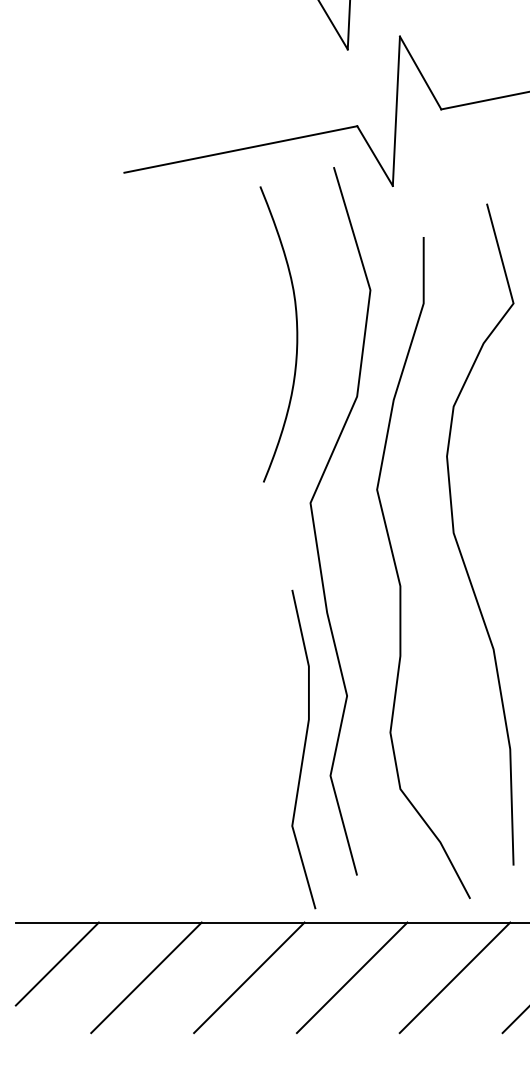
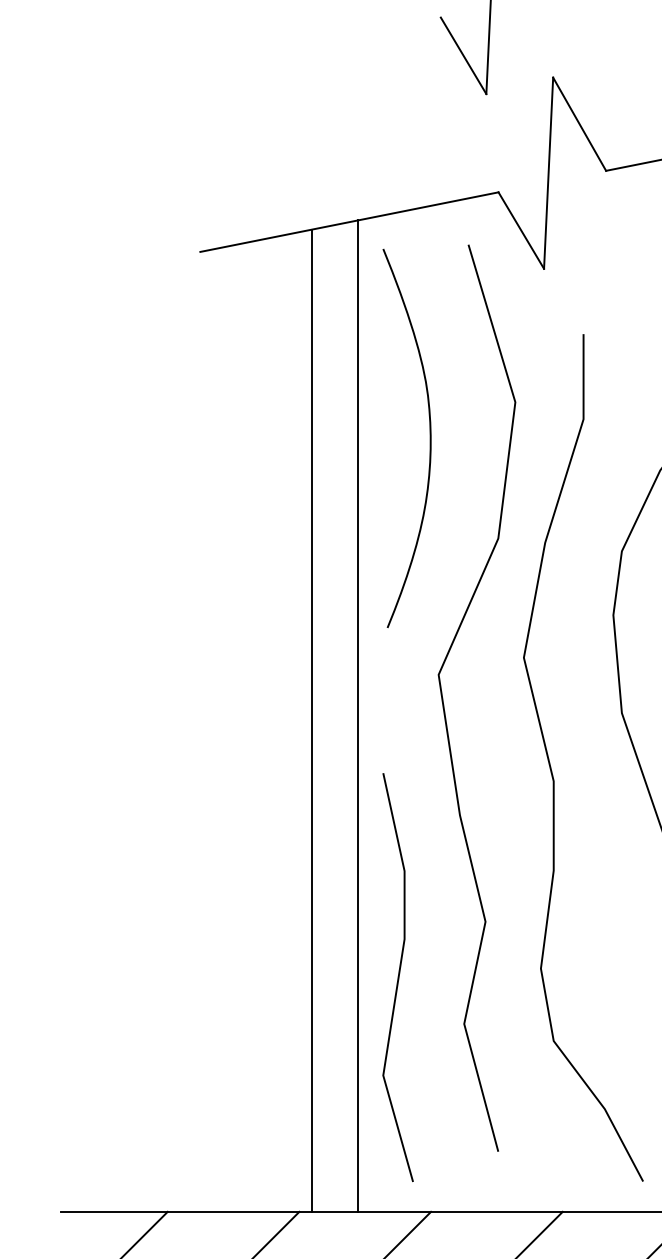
curve: (296, 334) -> (429, 438), moved
line: (247, 535) -> (357, 716), added
line: (211, 538) -> (311, 720), added
line: (303, 749) -> (397, 977), moved

